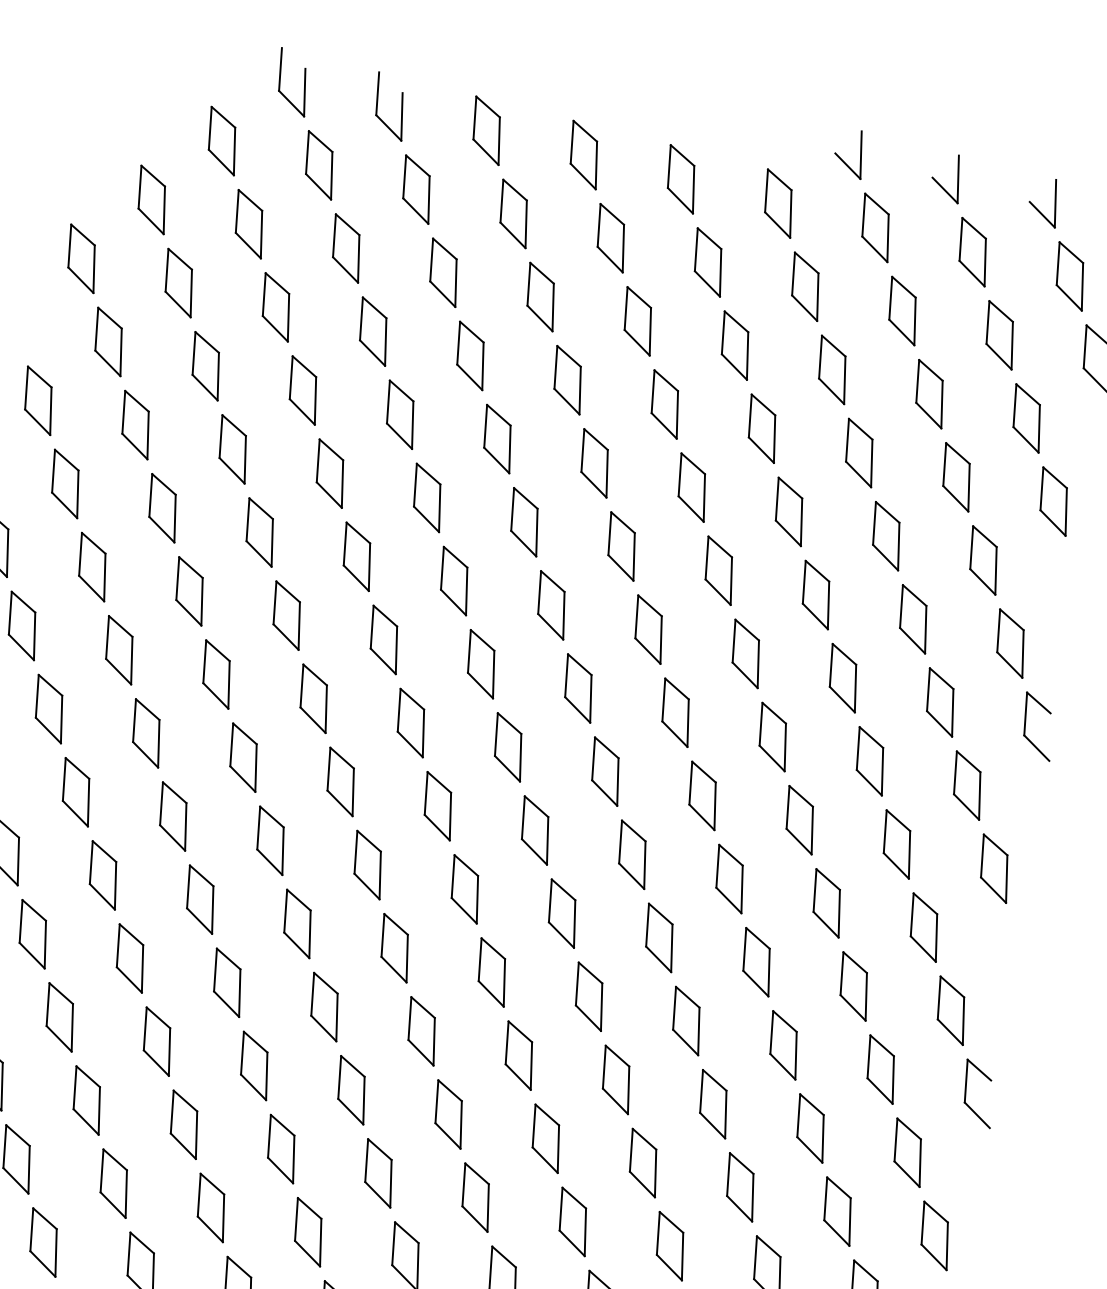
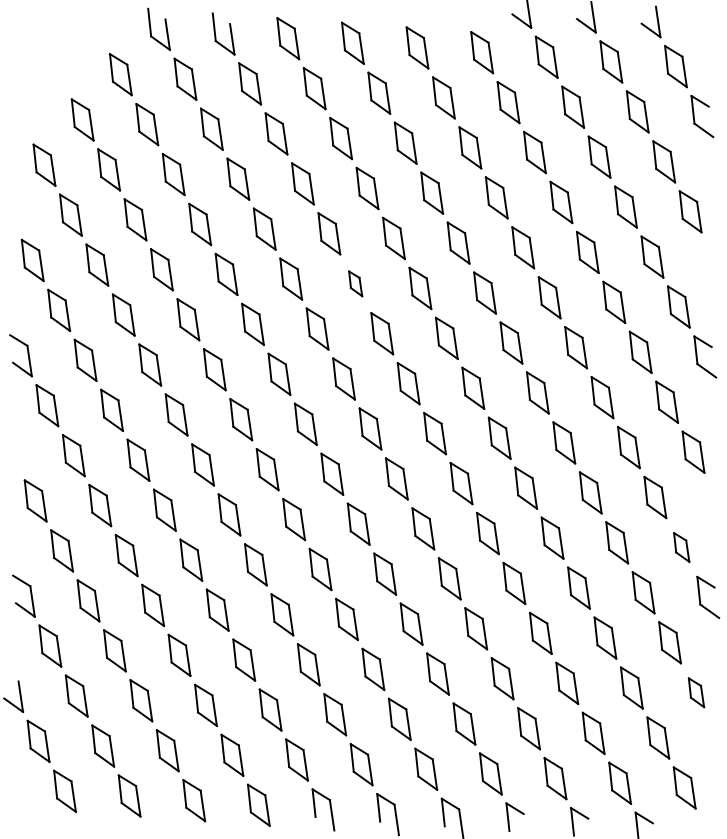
part: (524, 521) -> (355, 283), size x0.6
part: (951, 1010) -> (681, 547), size x0.7
part: (935, 1235) -> (696, 692), size x0.7

